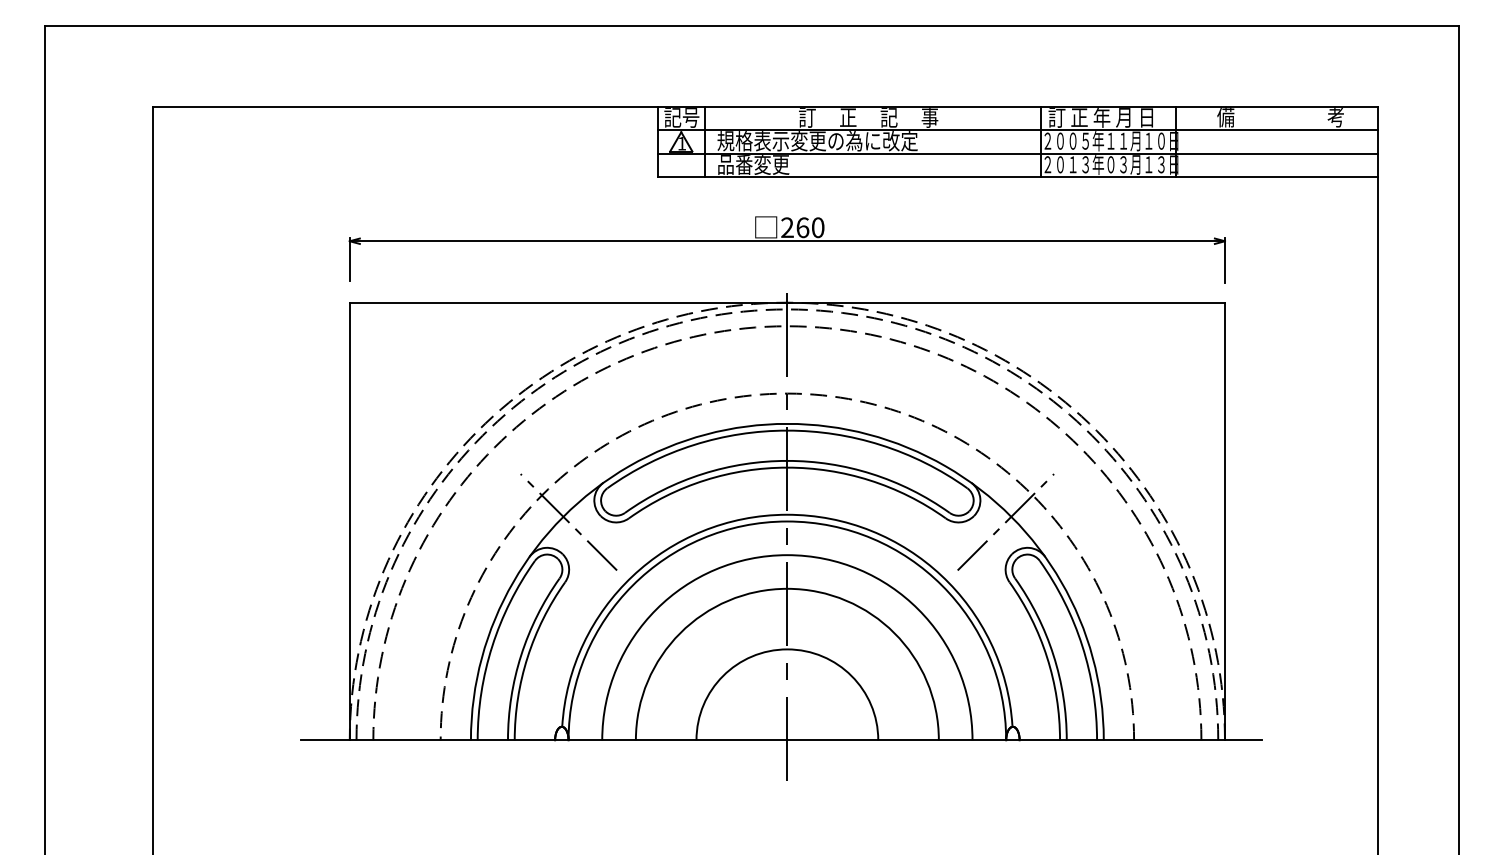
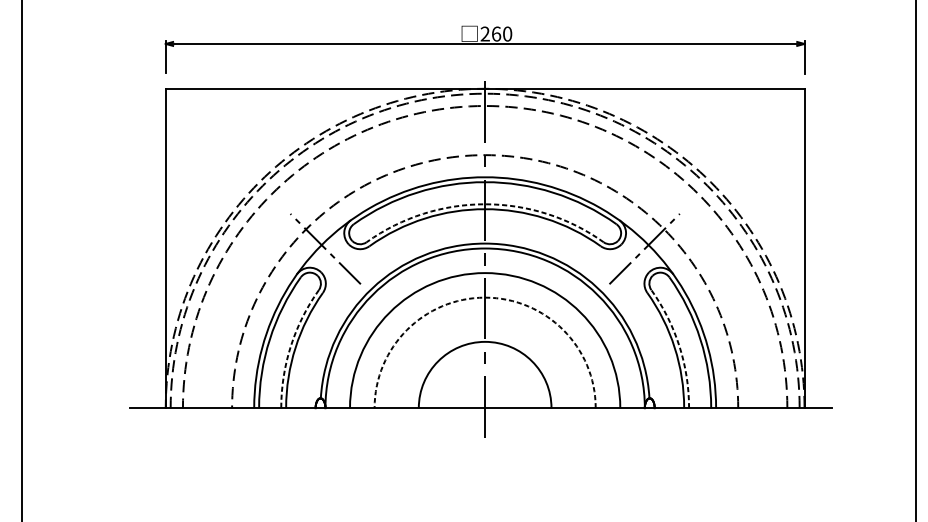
arc: (787, 460) -> (485, 203), solid -> dashed
arc: (787, 588) -> (485, 297), solid -> dashed
arc: (521, 655) -> (291, 346), solid -> dashed
arc: (1053, 655) -> (679, 346), solid -> dashed

